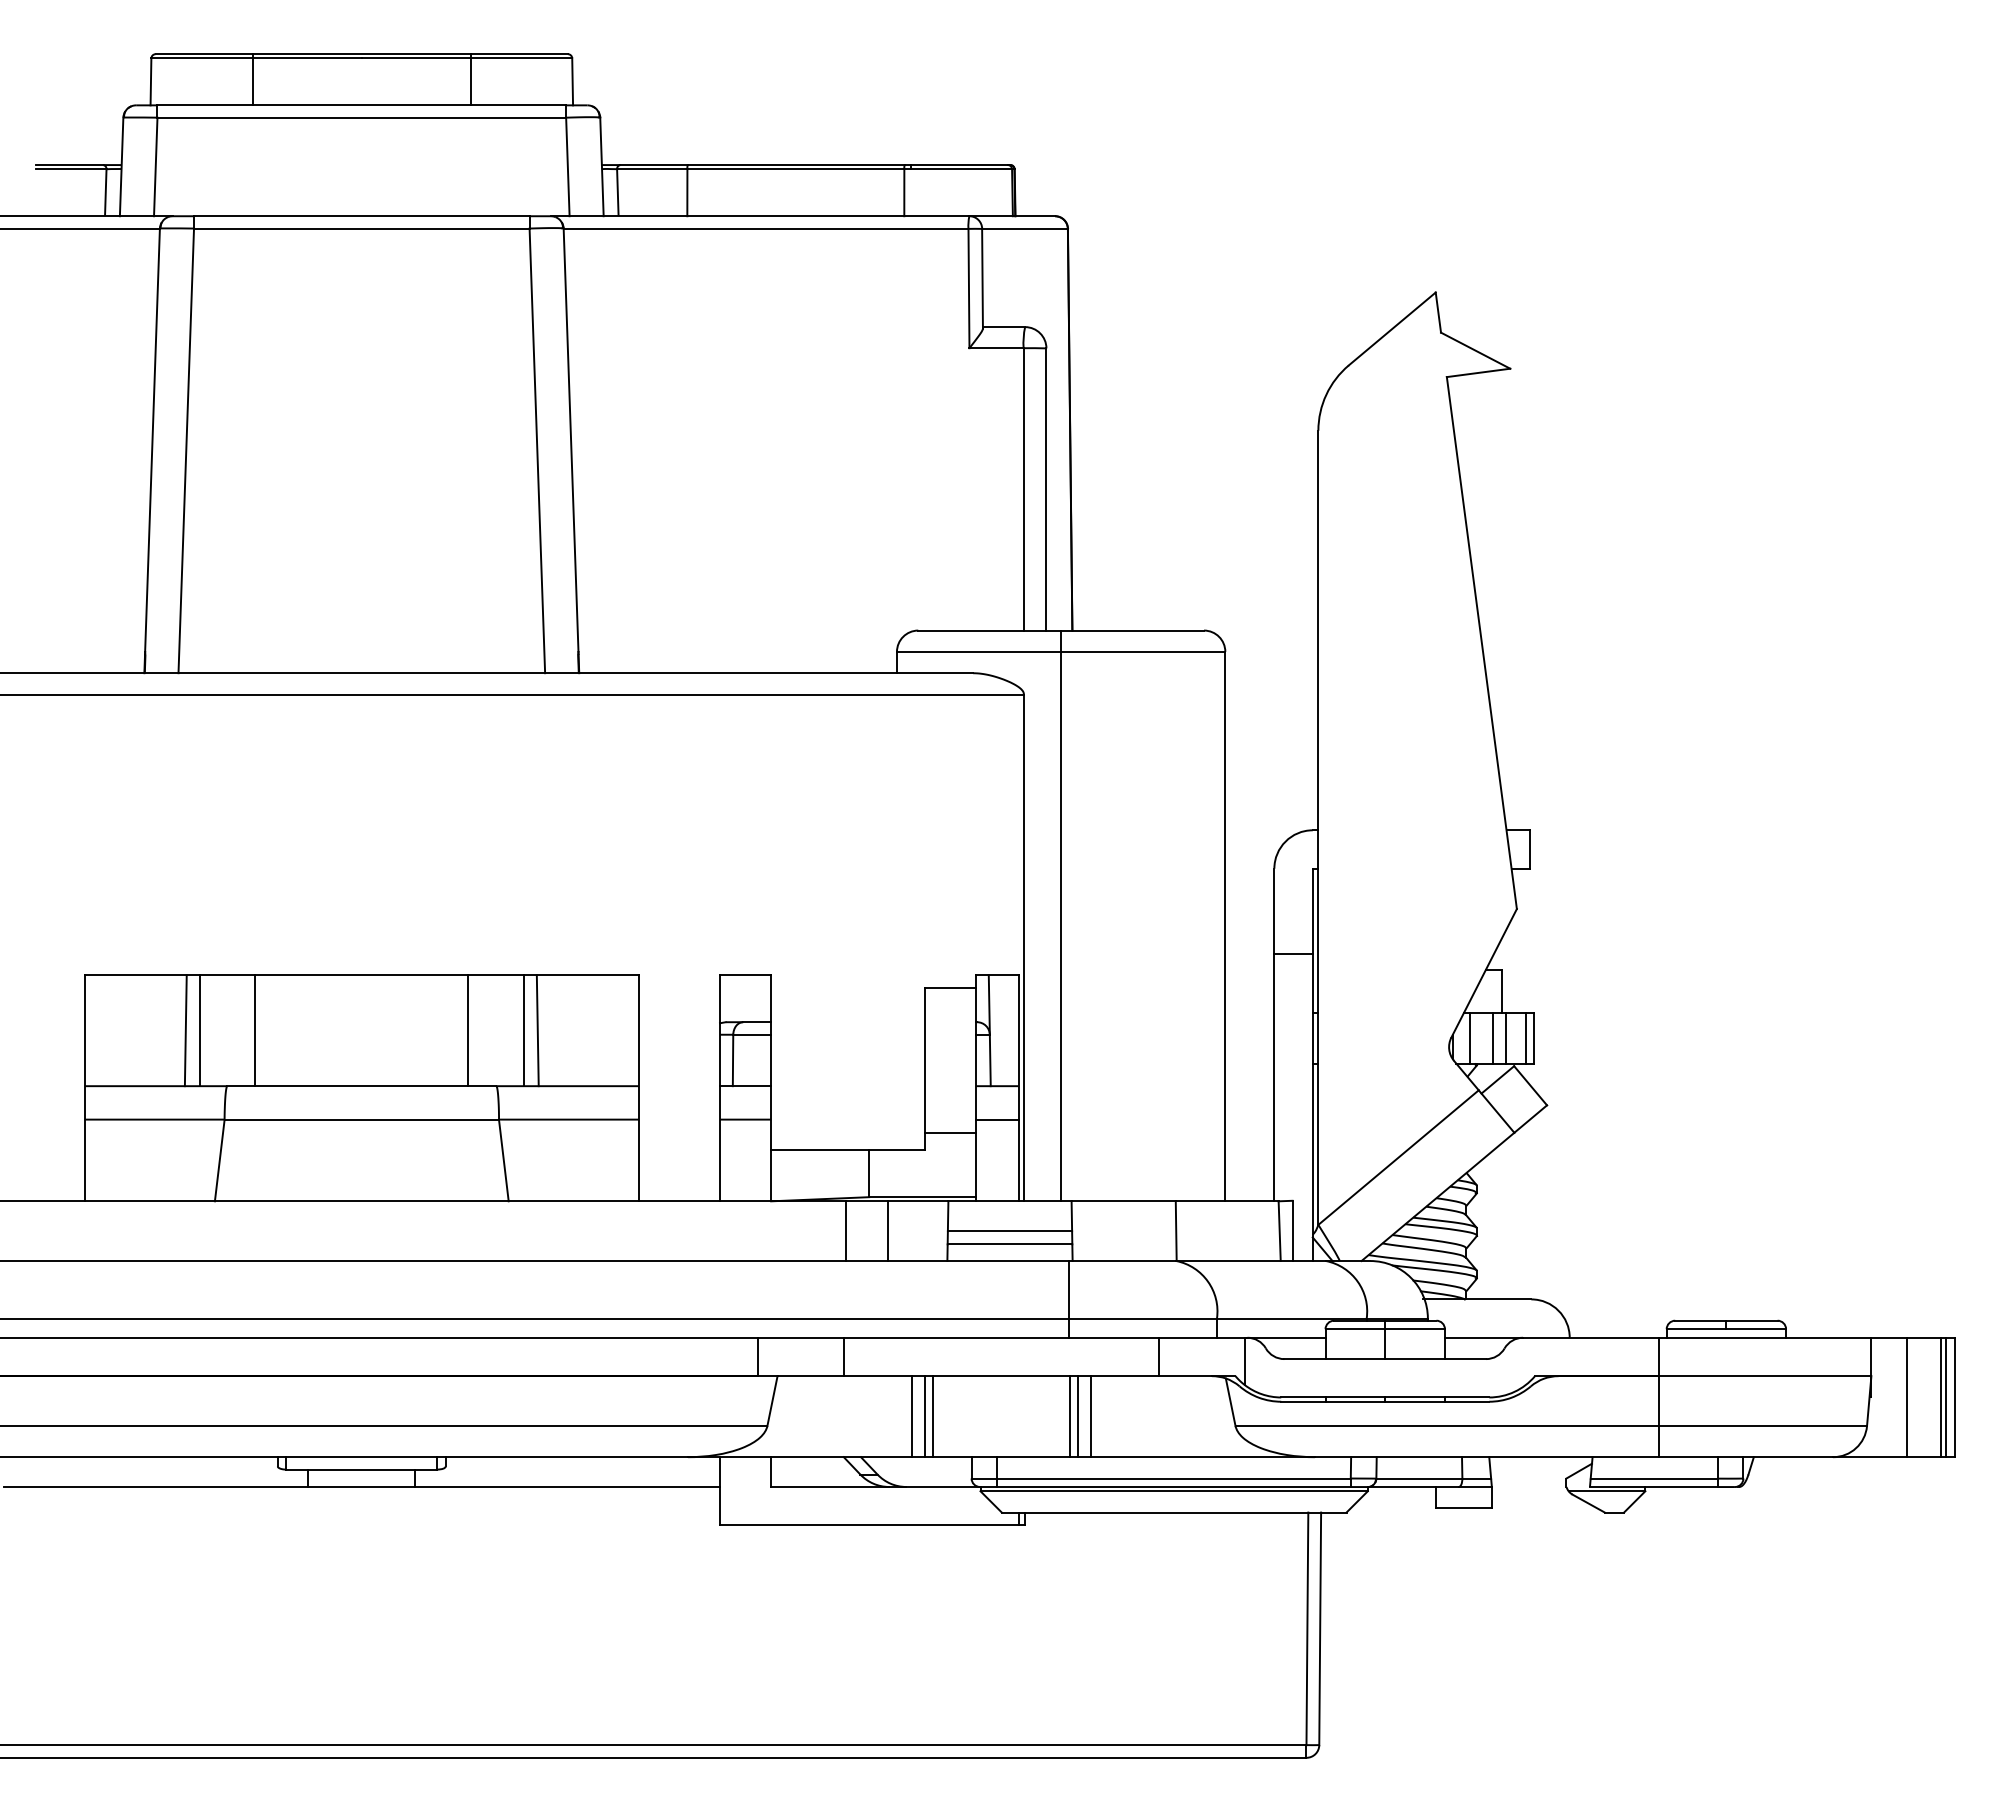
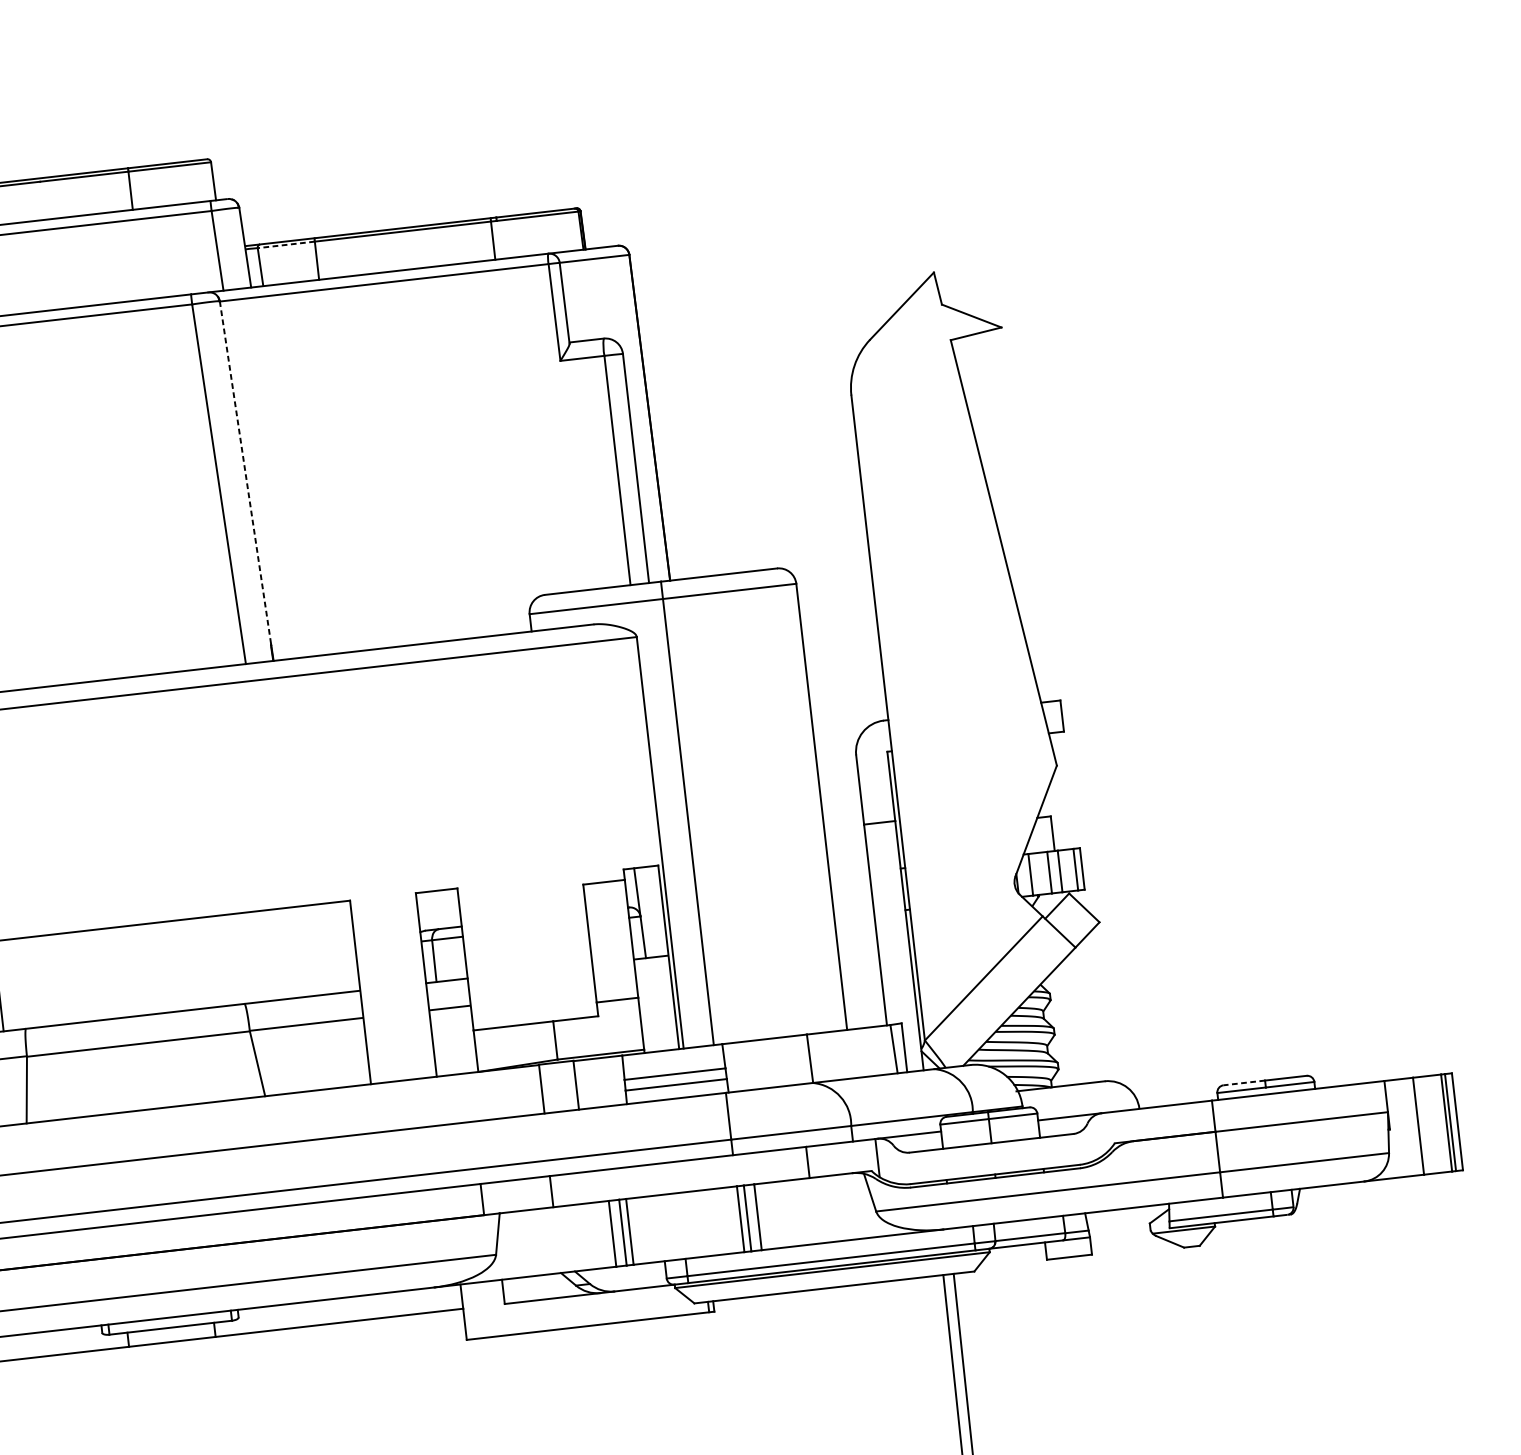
line: (651, 169) -> (285, 245), solid -> dashed
line: (571, 440) -> (245, 472), solid -> dashed
line: (255, 1030) -> (43, 980), removed
line: (468, 1030) -> (216, 961), removed
line: (523, 1030) -> (261, 956), removed
line: (537, 1030) -> (272, 954), removed
line: (996, 1119) -> (653, 984), removed
line: (1700, 1320) -> (1244, 1082), solid -> dashed

